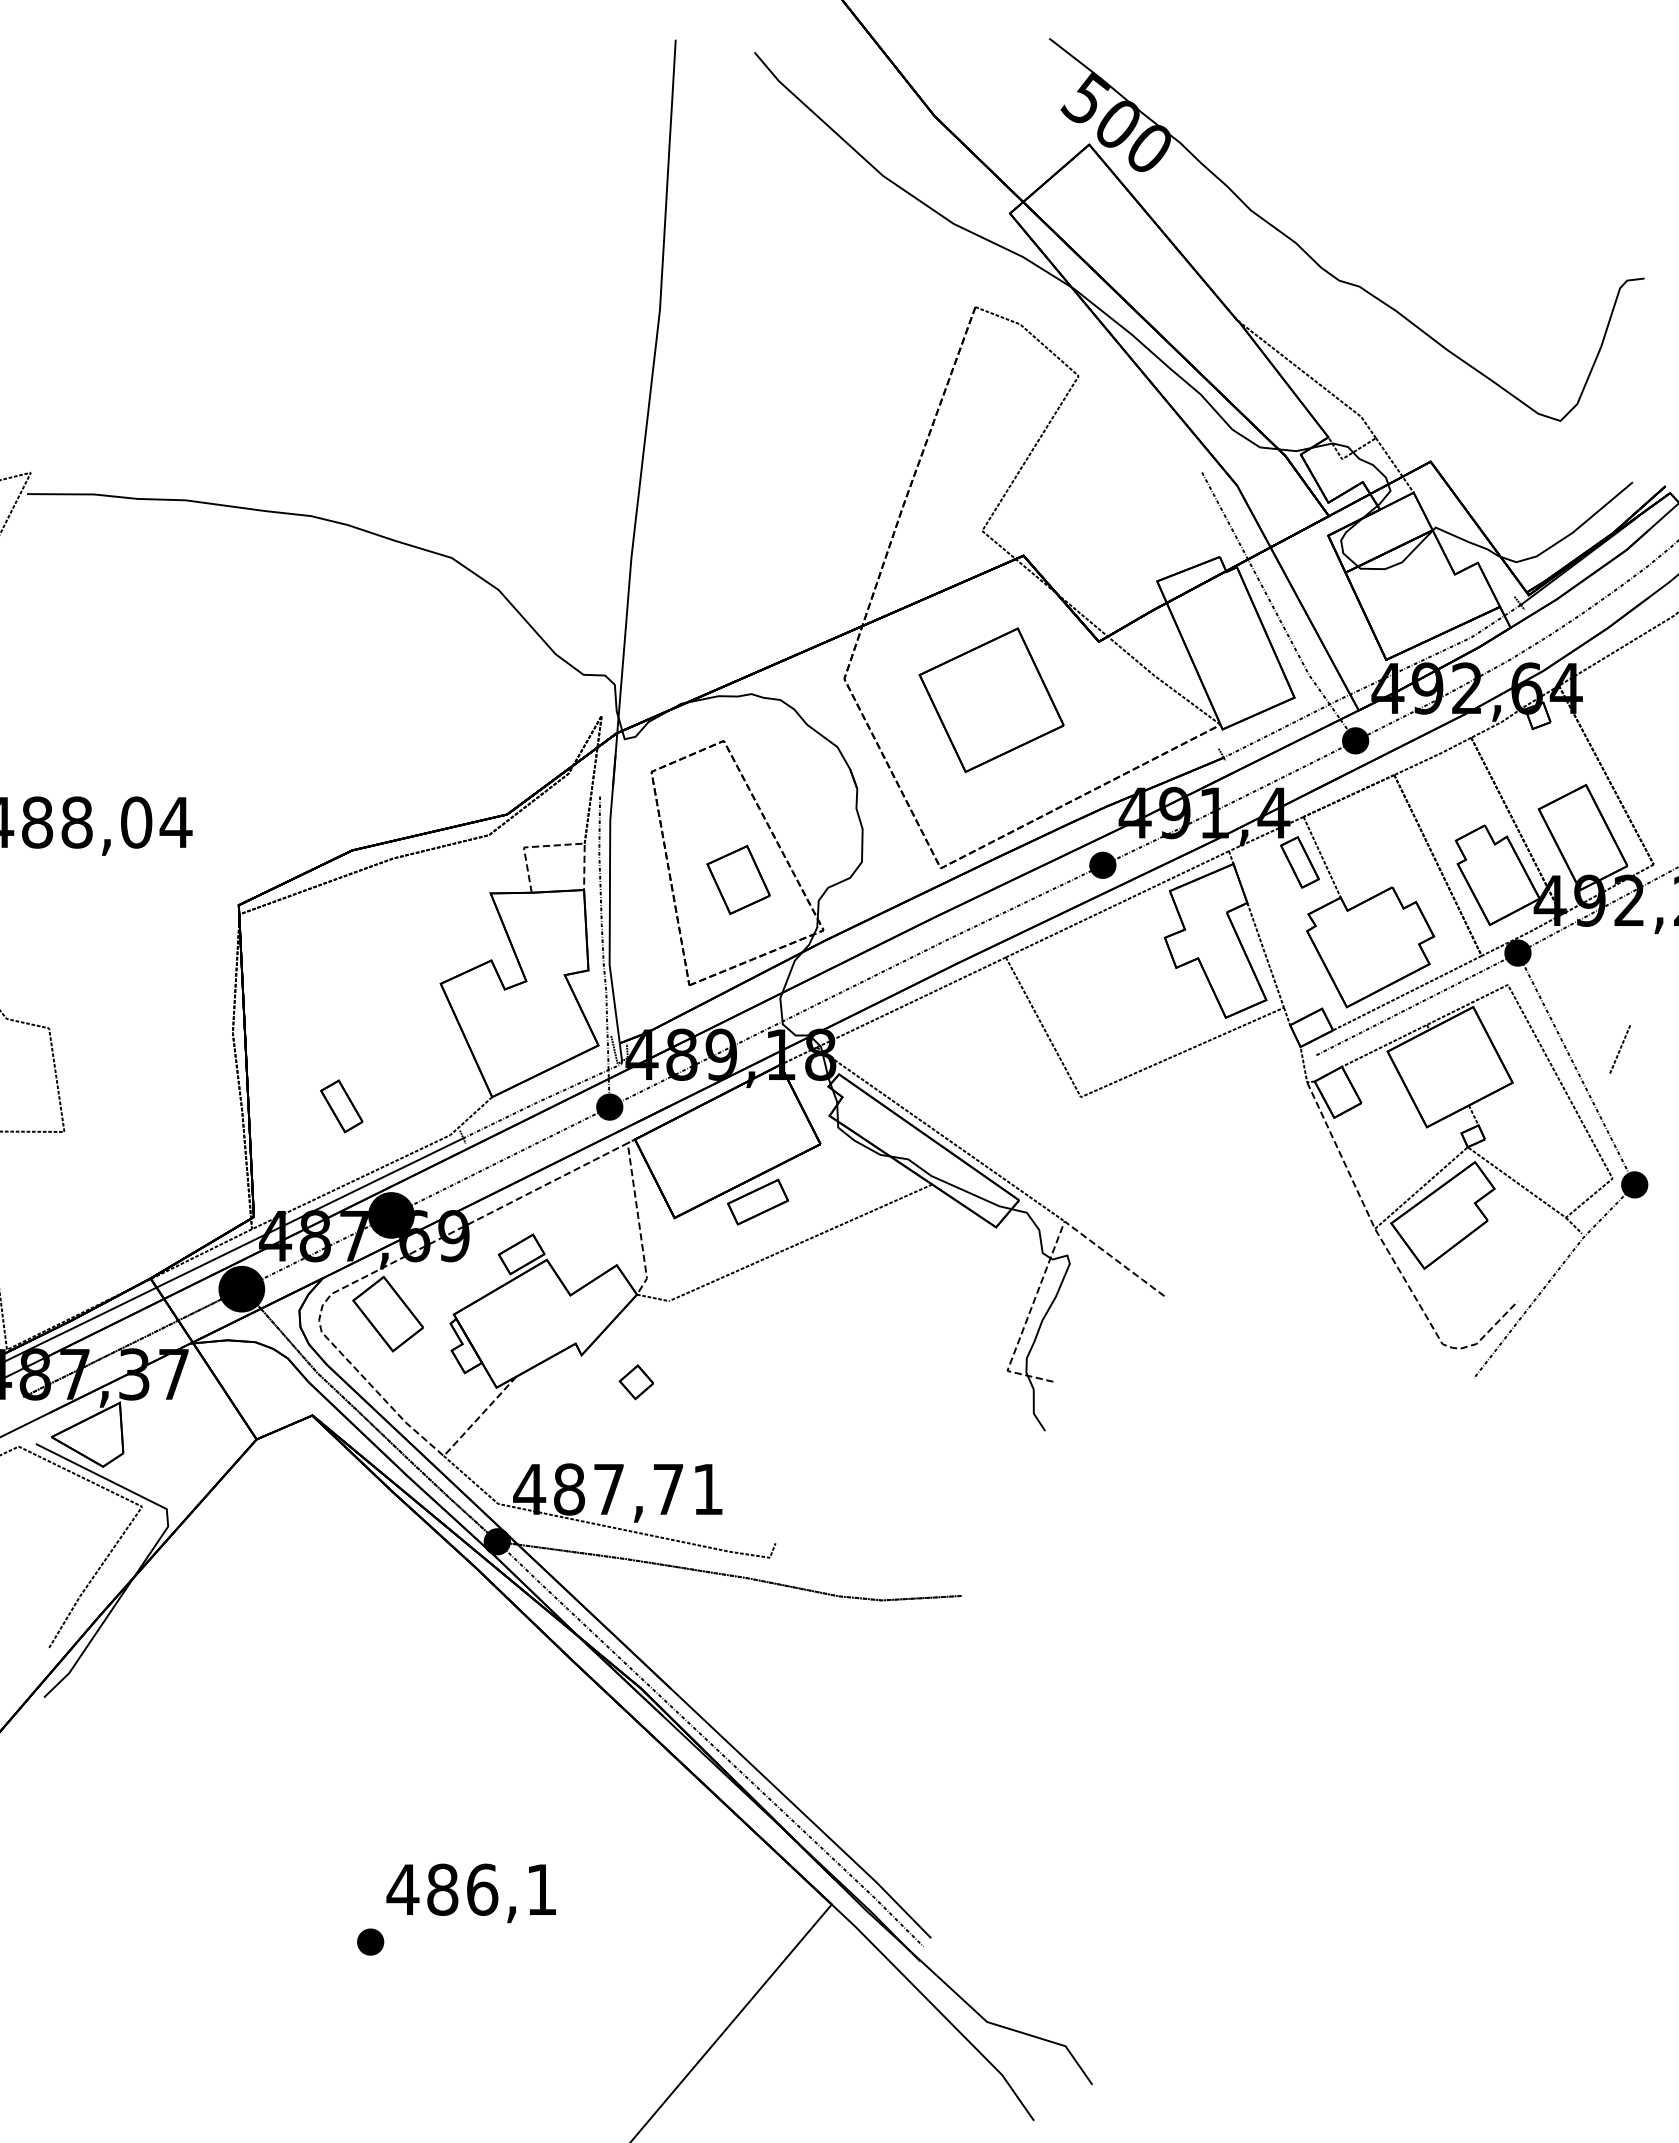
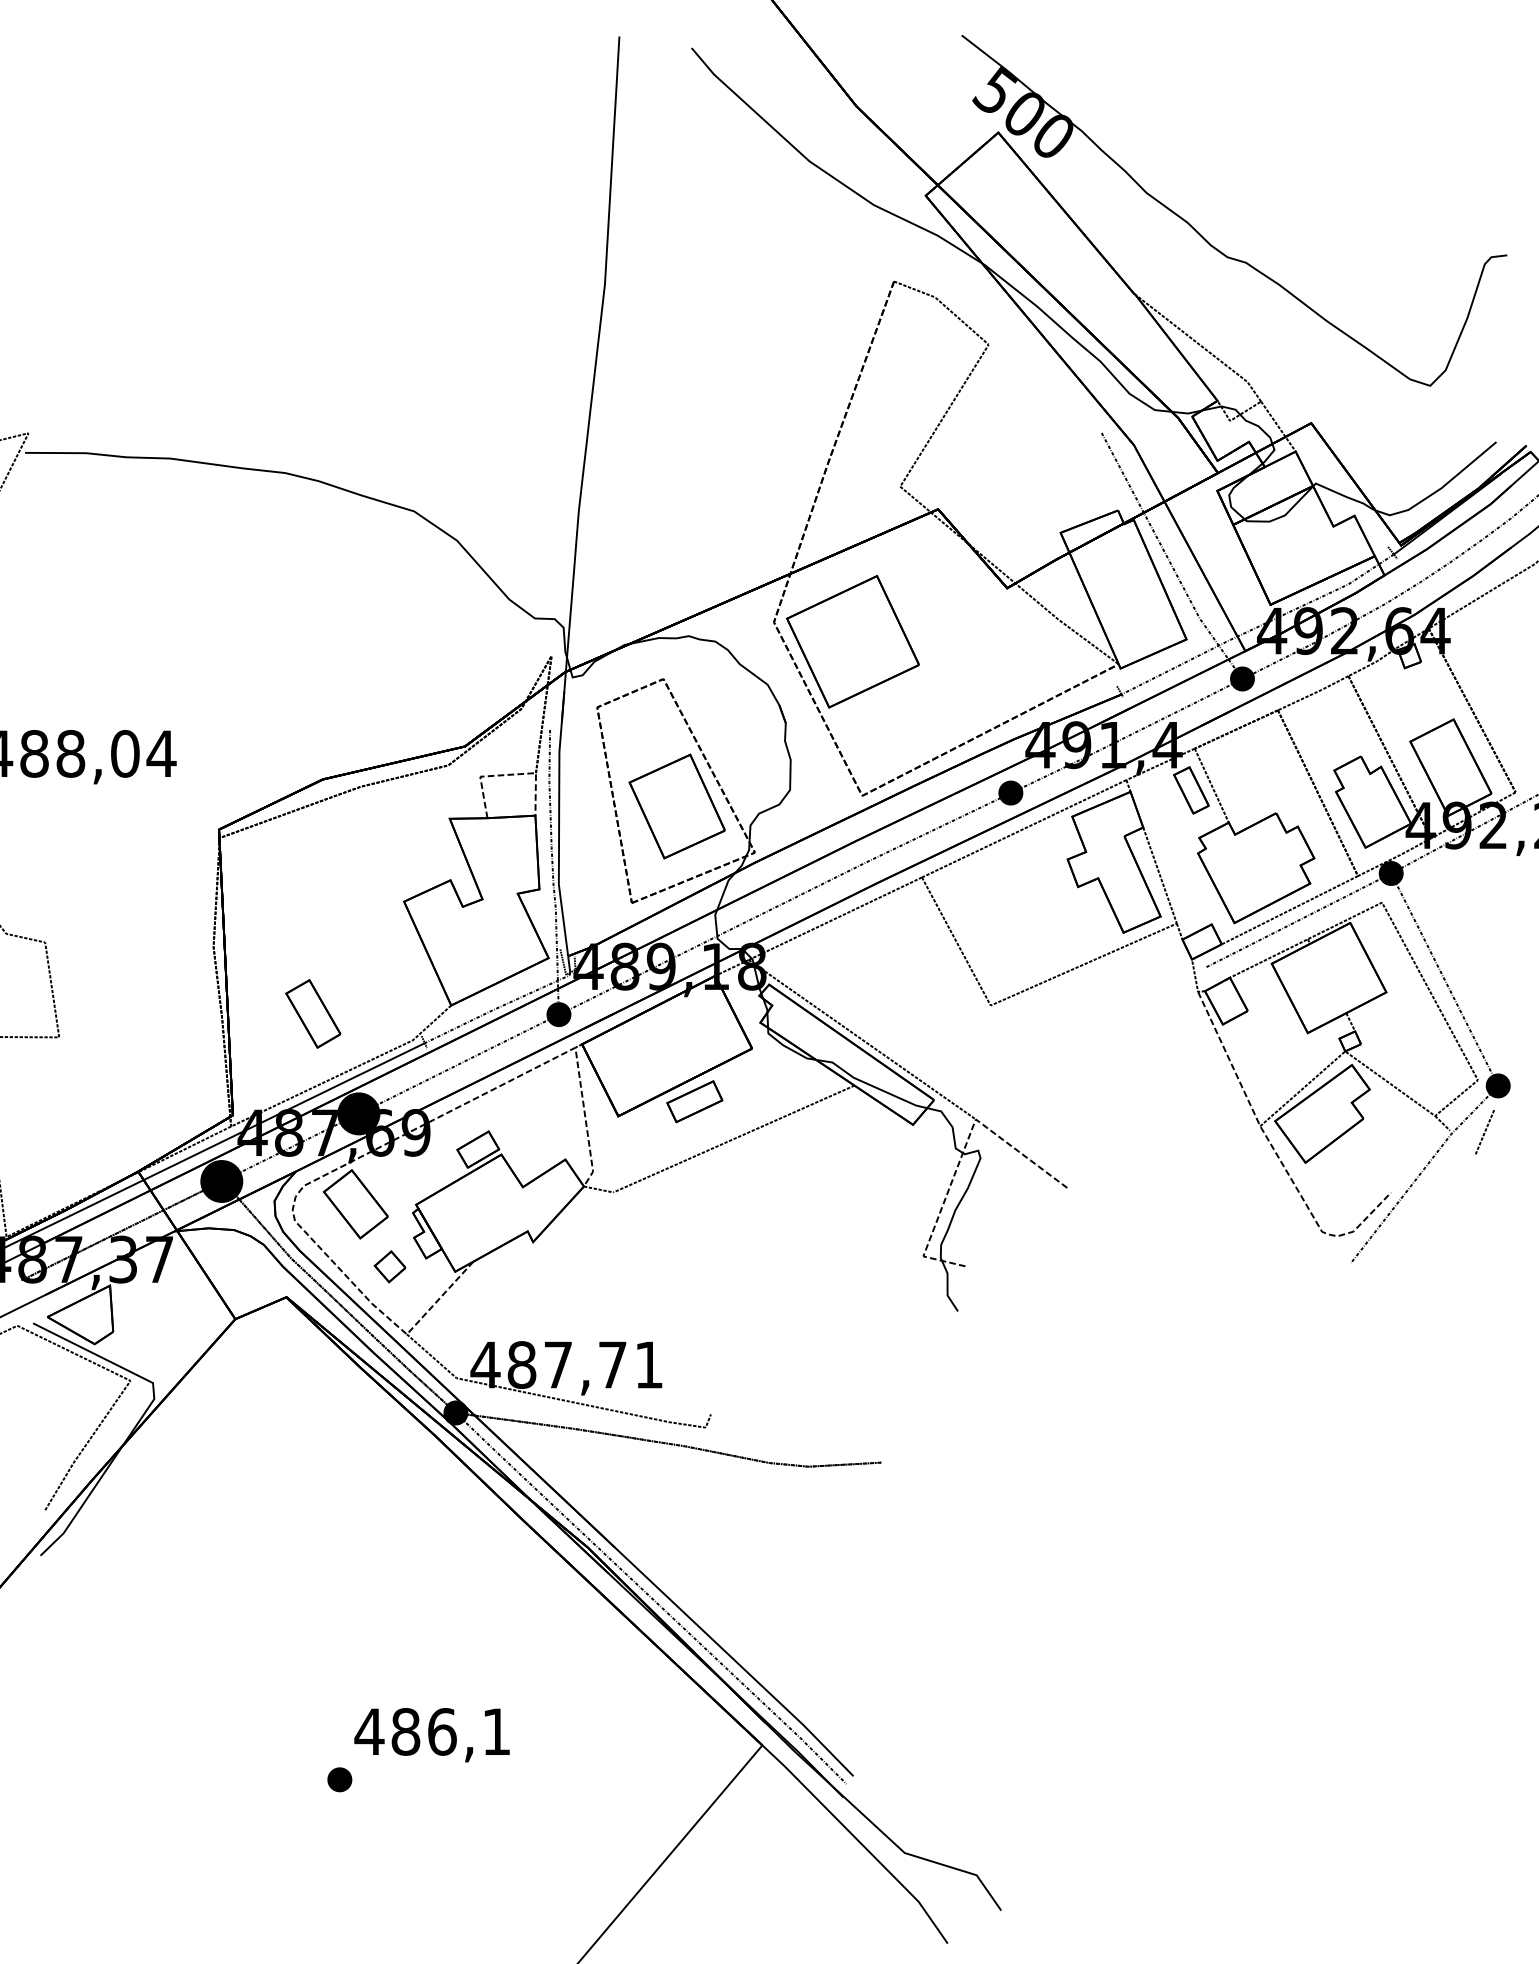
part: (991, 700) -> (852, 642), moved
part: (738, 879) -> (676, 806), size x1.67
line: (1619, 1050) -> (1484, 1133), moved
part: (341, 1106) -> (313, 1014), size x1.43
part: (635, 1382) -> (389, 1267), moved

